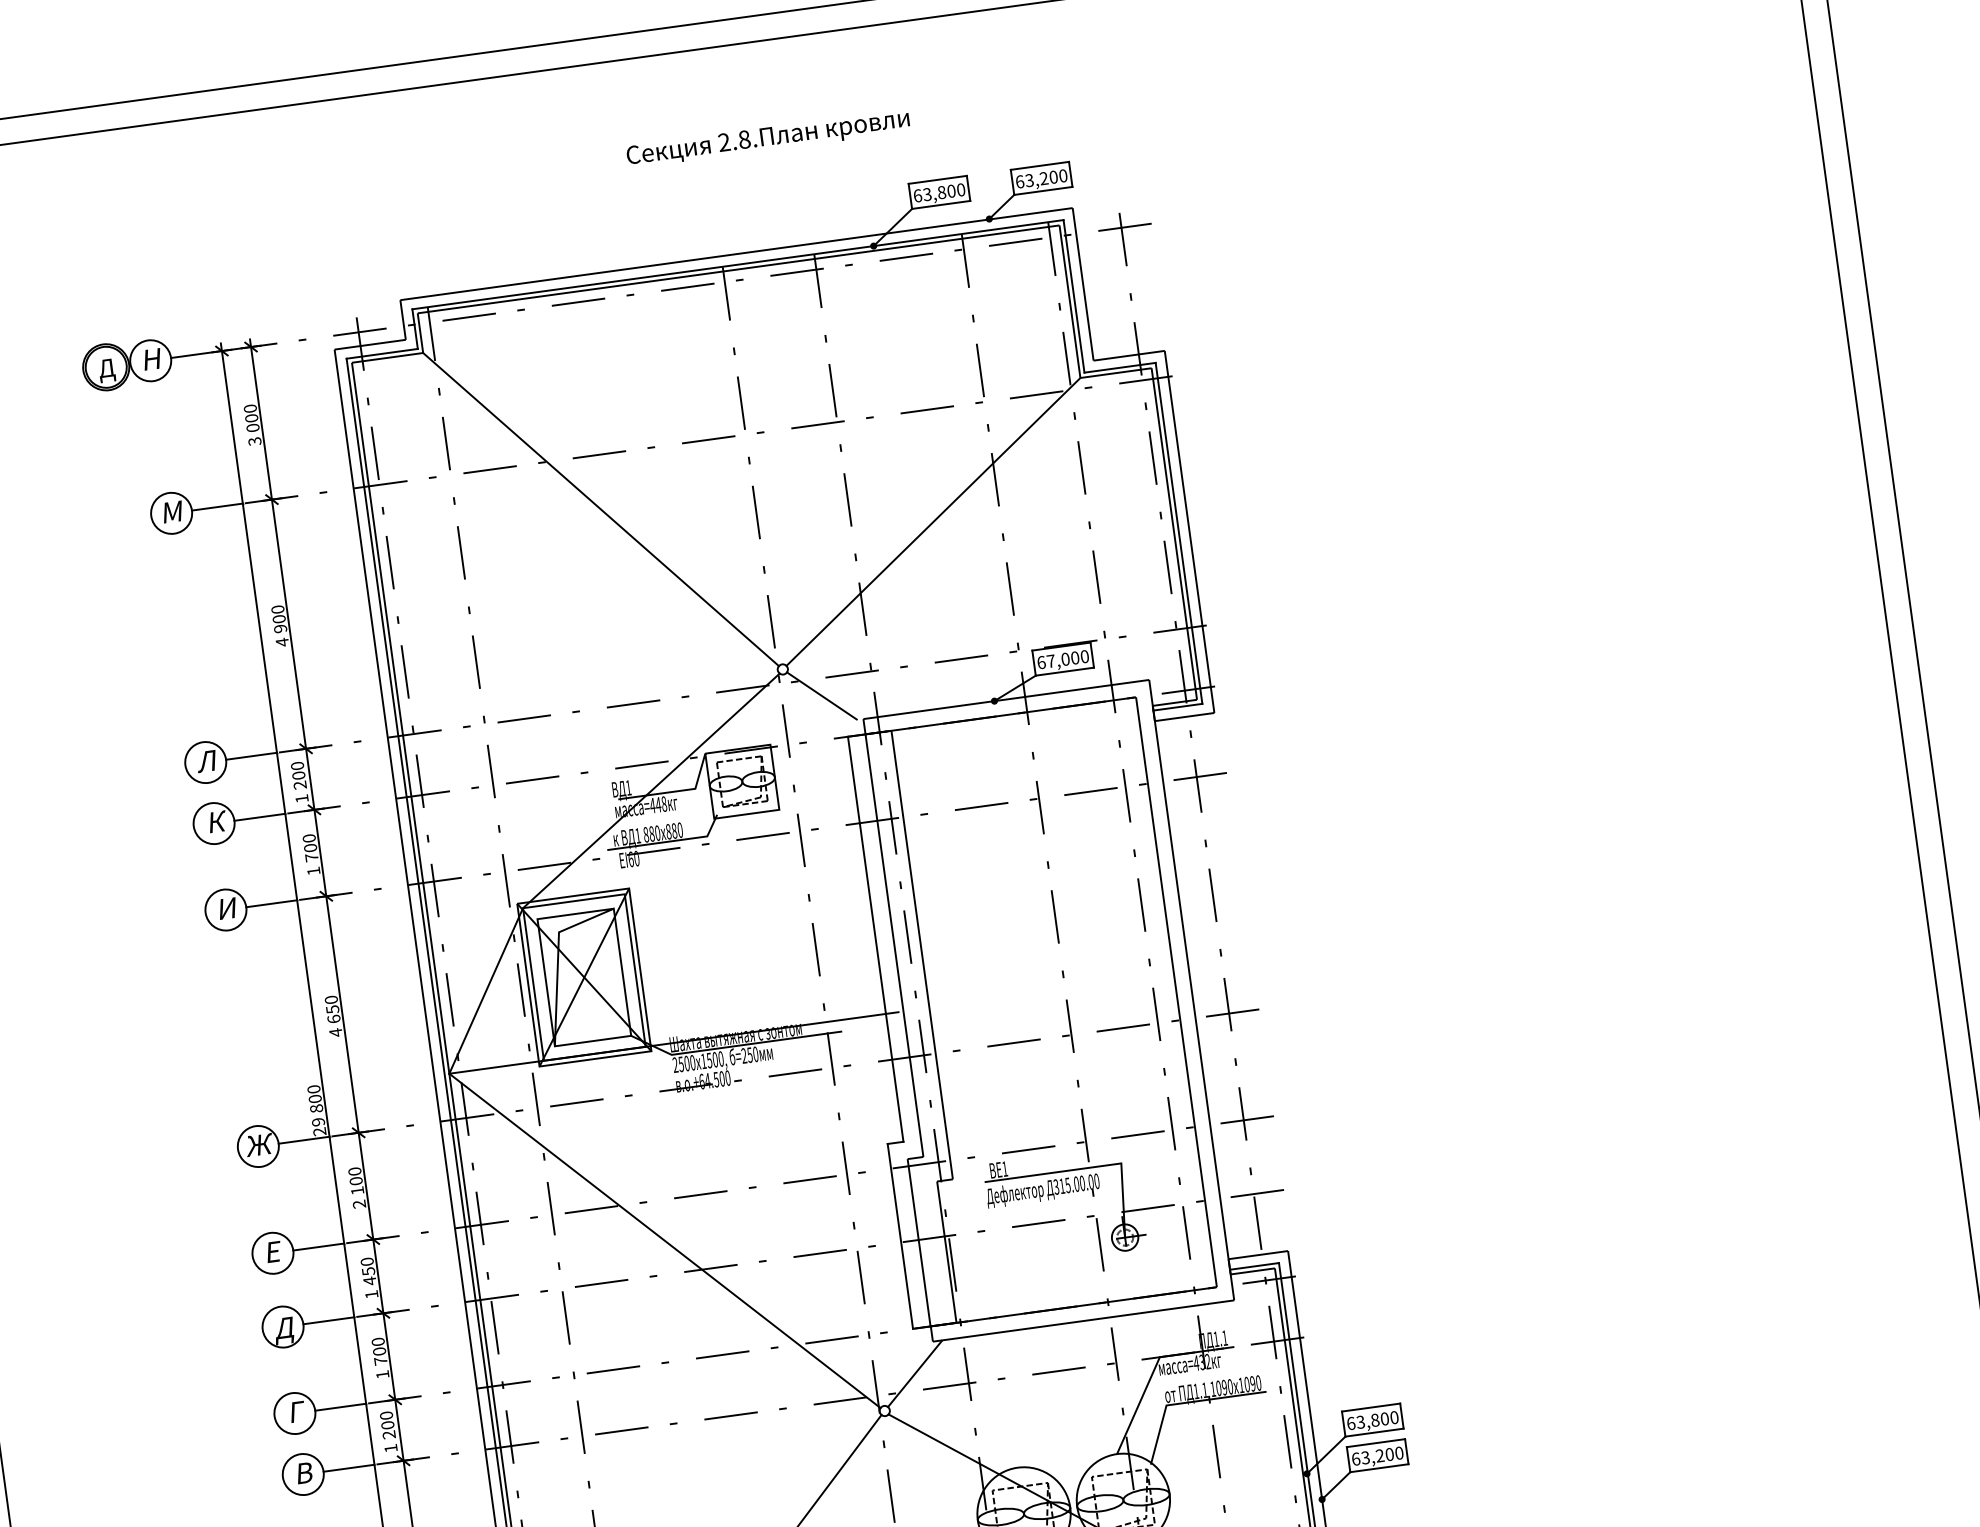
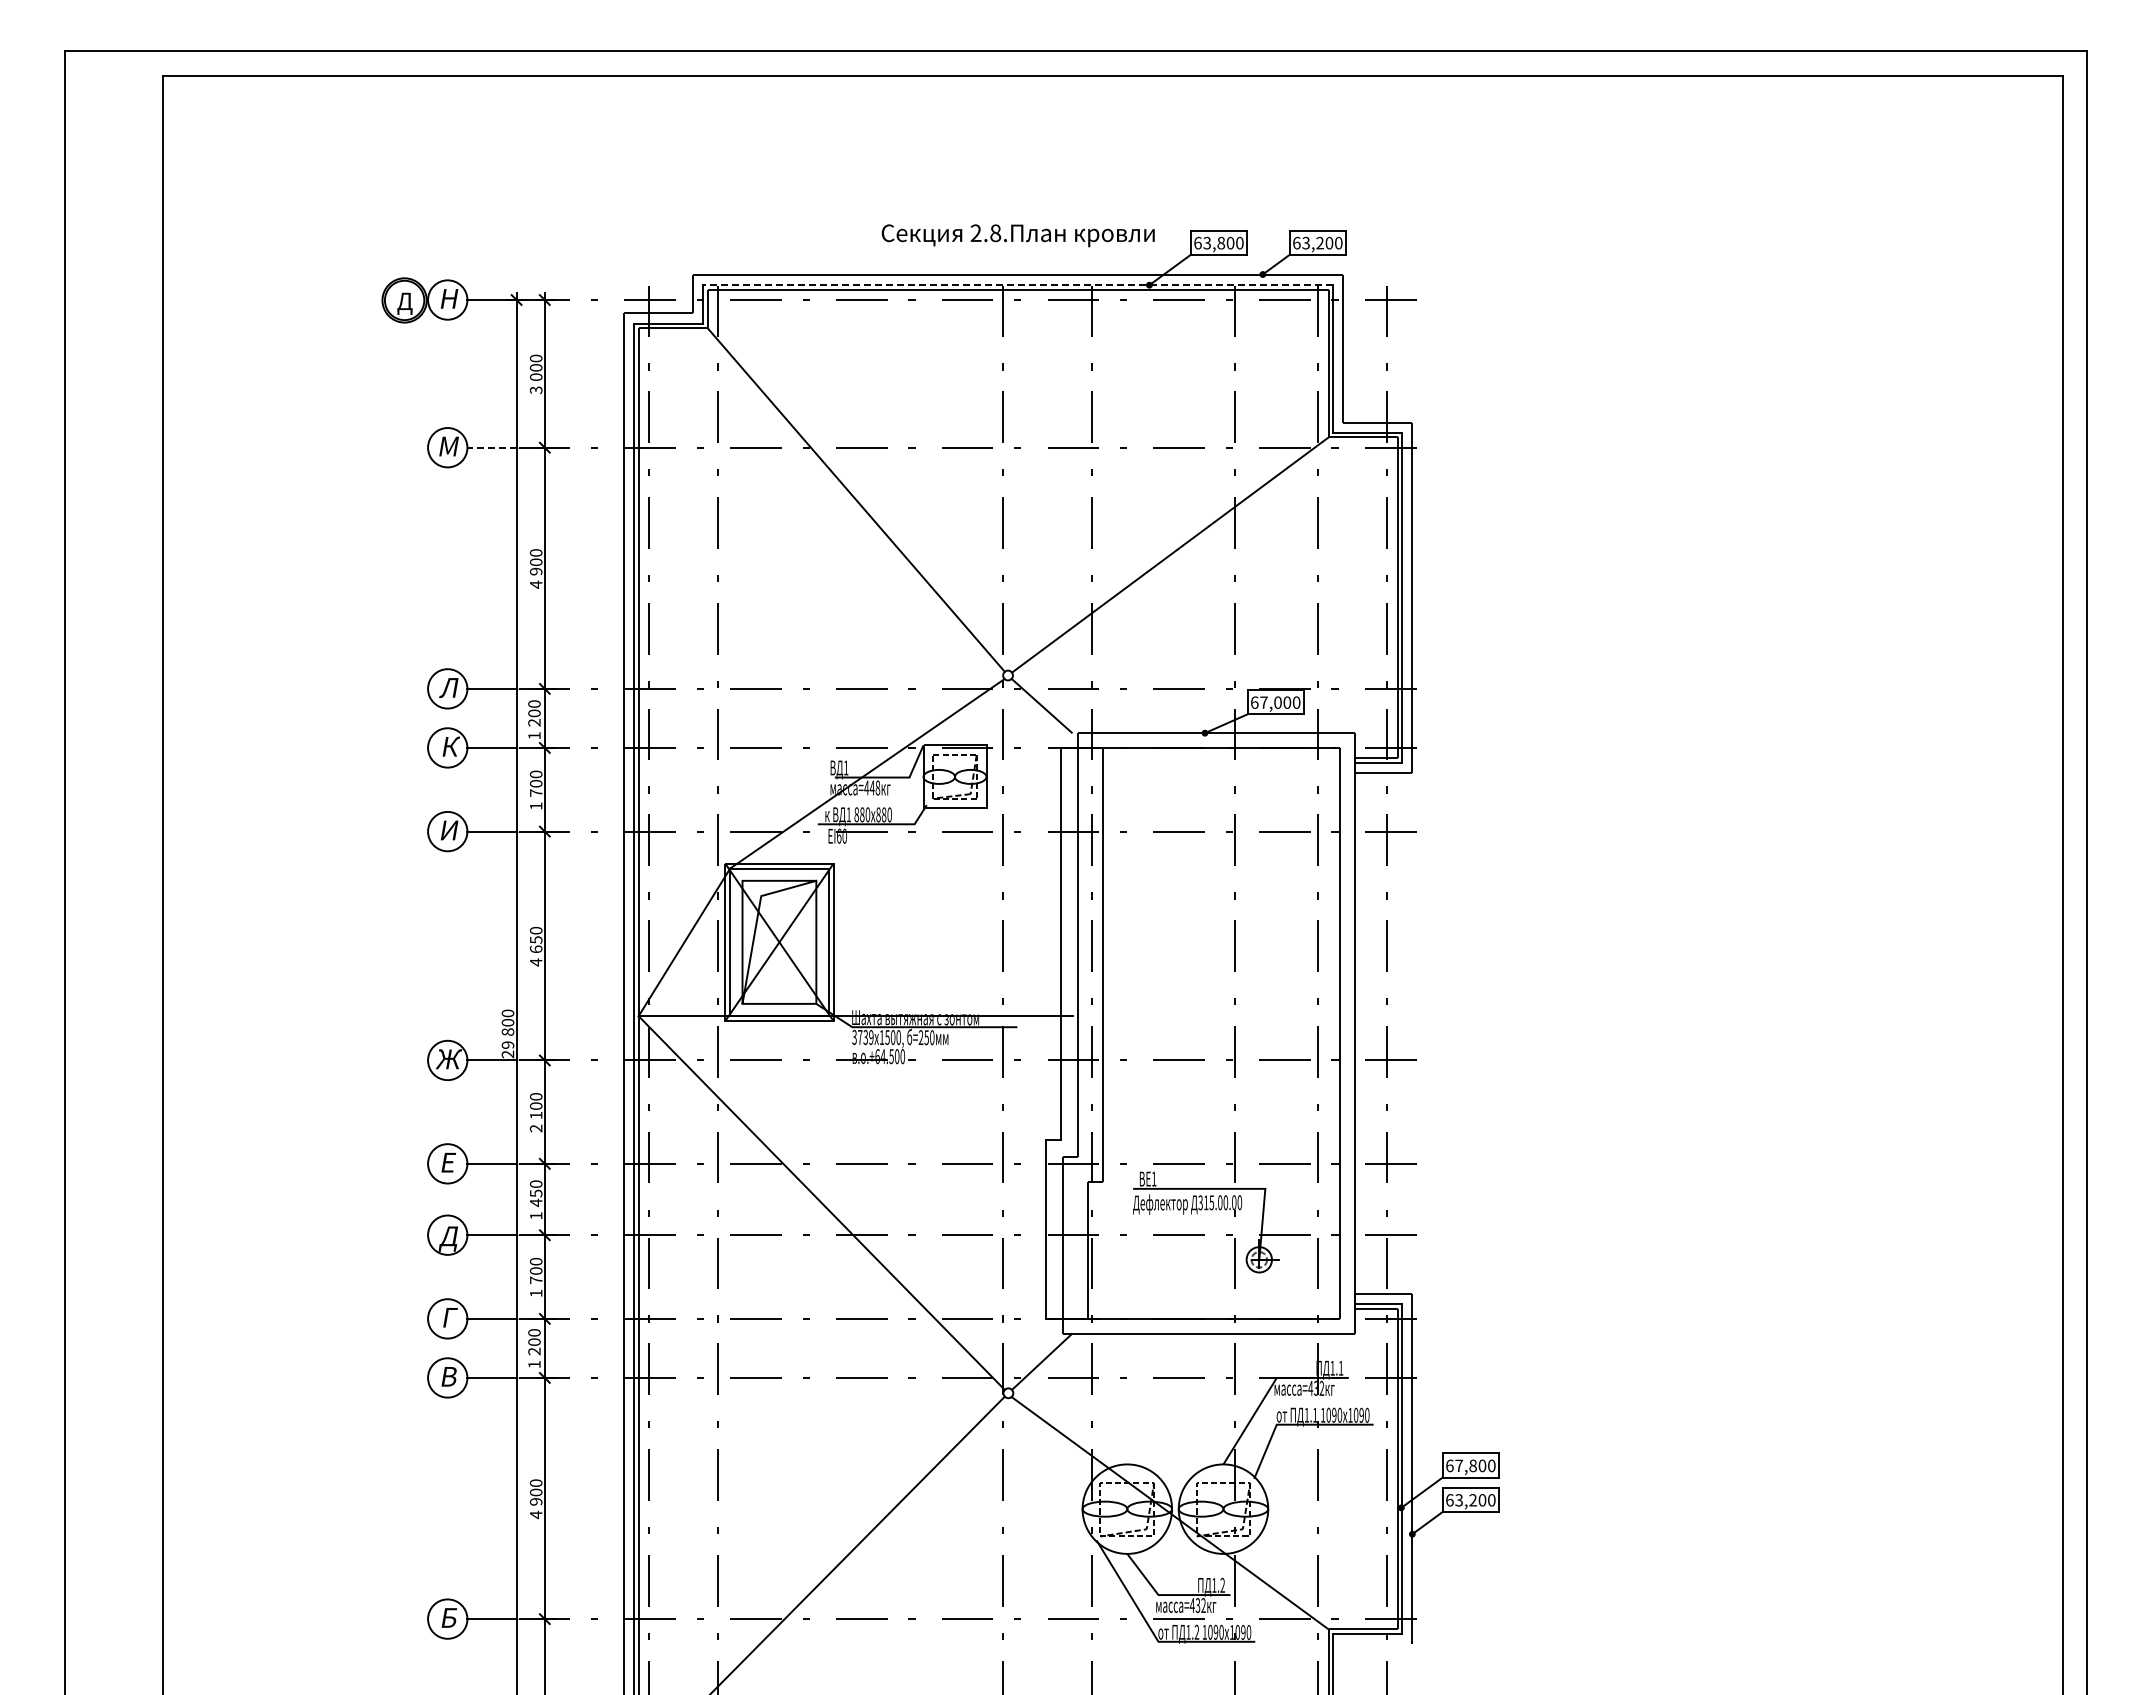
text: (767, 138) -> (1017, 235), moved
line: (737, 265) -> (1017, 285), solid -> dashed
line: (217, 506) -> (492, 447), solid -> dashed
text: (683, 1064) -> (862, 1037), 2500 -> 3739
text: (1360, 1421) -> (1458, 1465), 63,800 -> 67,800

